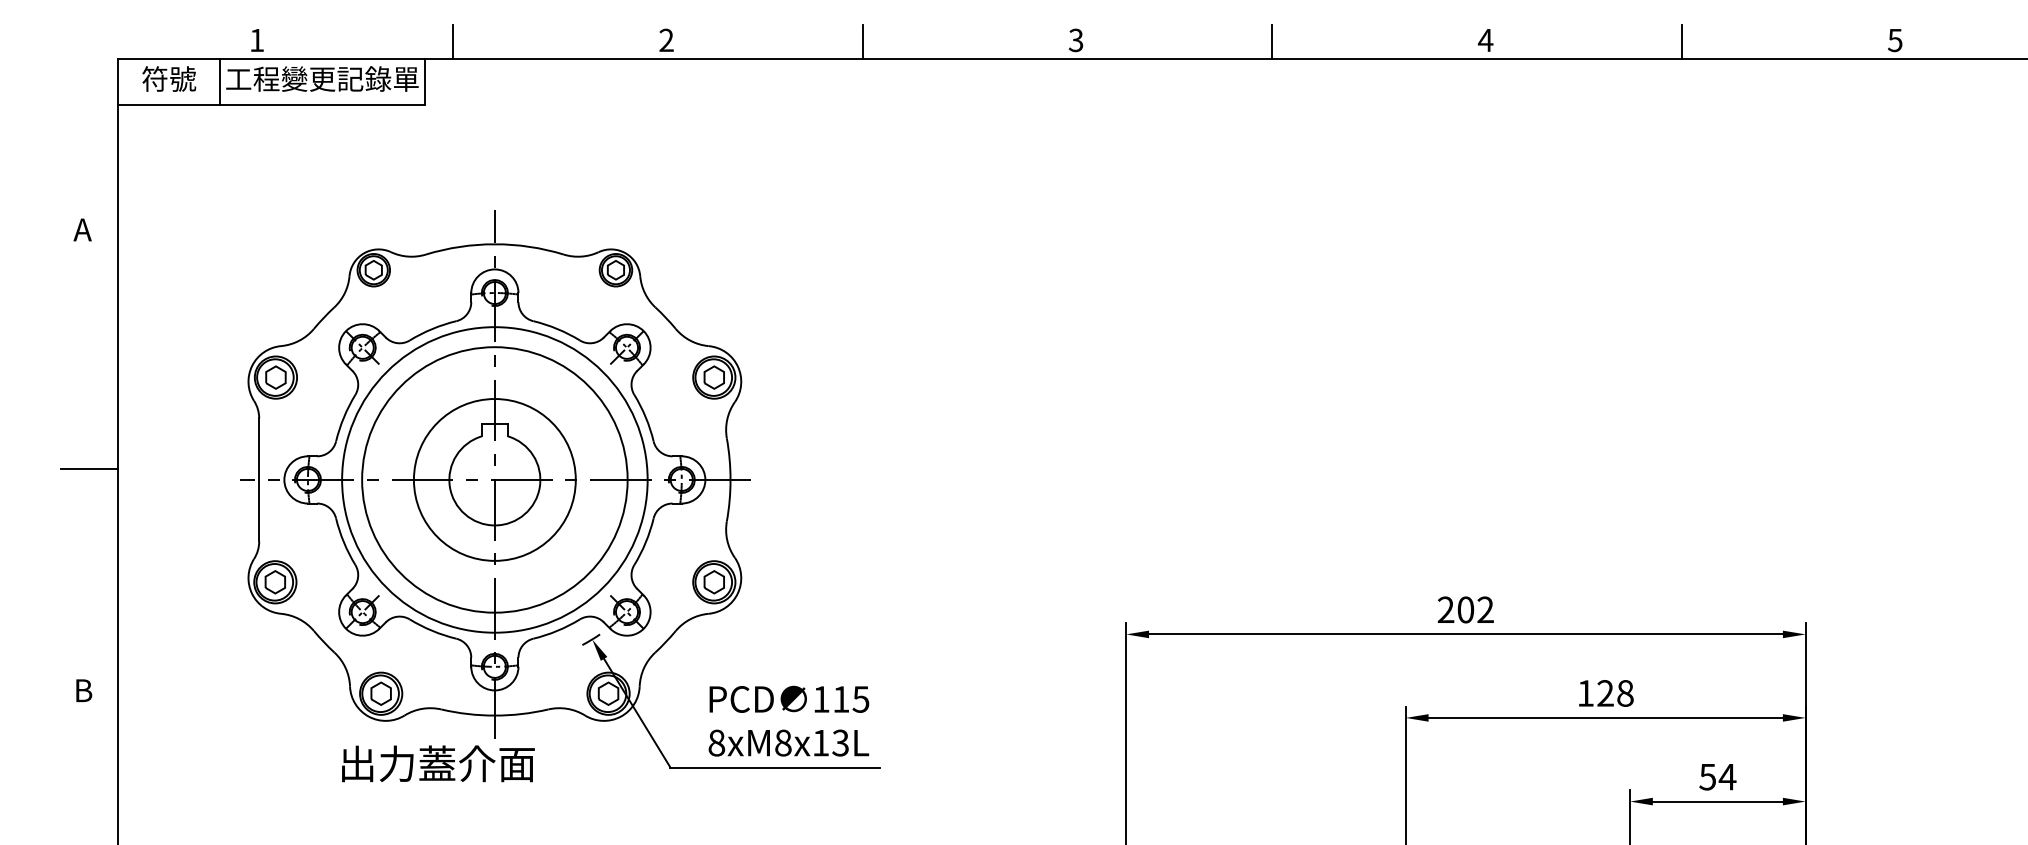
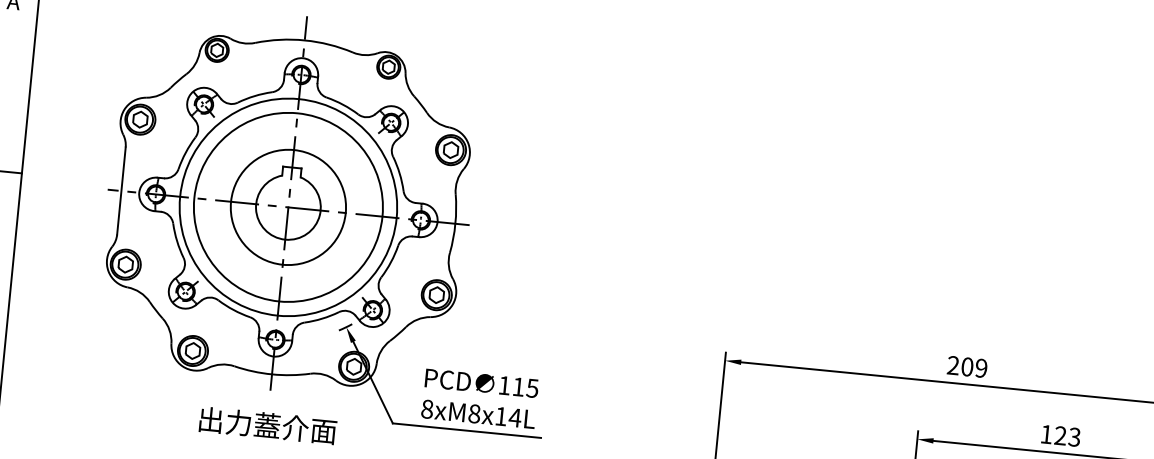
text: (1485, 609) -> (981, 368), 202 -> 209
text: (1624, 693) -> (1074, 437), 128 -> 123
text: (840, 742) -> (515, 417), 8xM8x13L -> 8xM8x14L
text: (438, 763) -> (268, 425), moved

